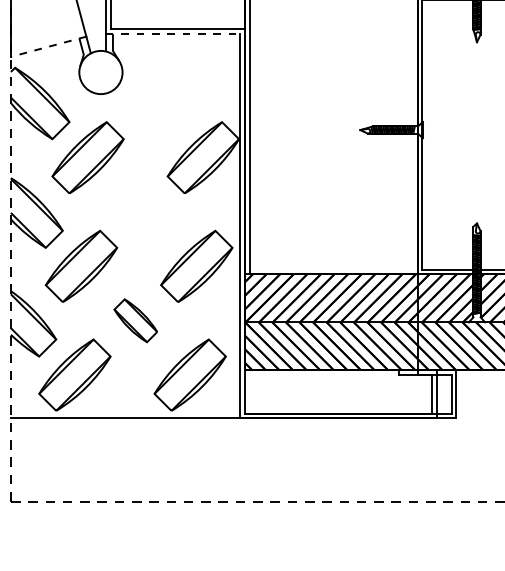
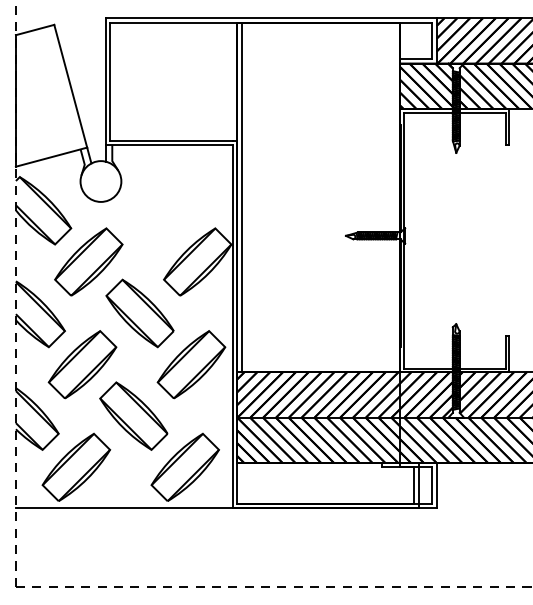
line: (173, 34) -> (169, 145), dashed -> solid
line: (48, 47) -> (51, 157), dashed -> solid
part: (141, 212) -> (139, 313), added
part: (135, 320) -> (133, 415), size x1.67

